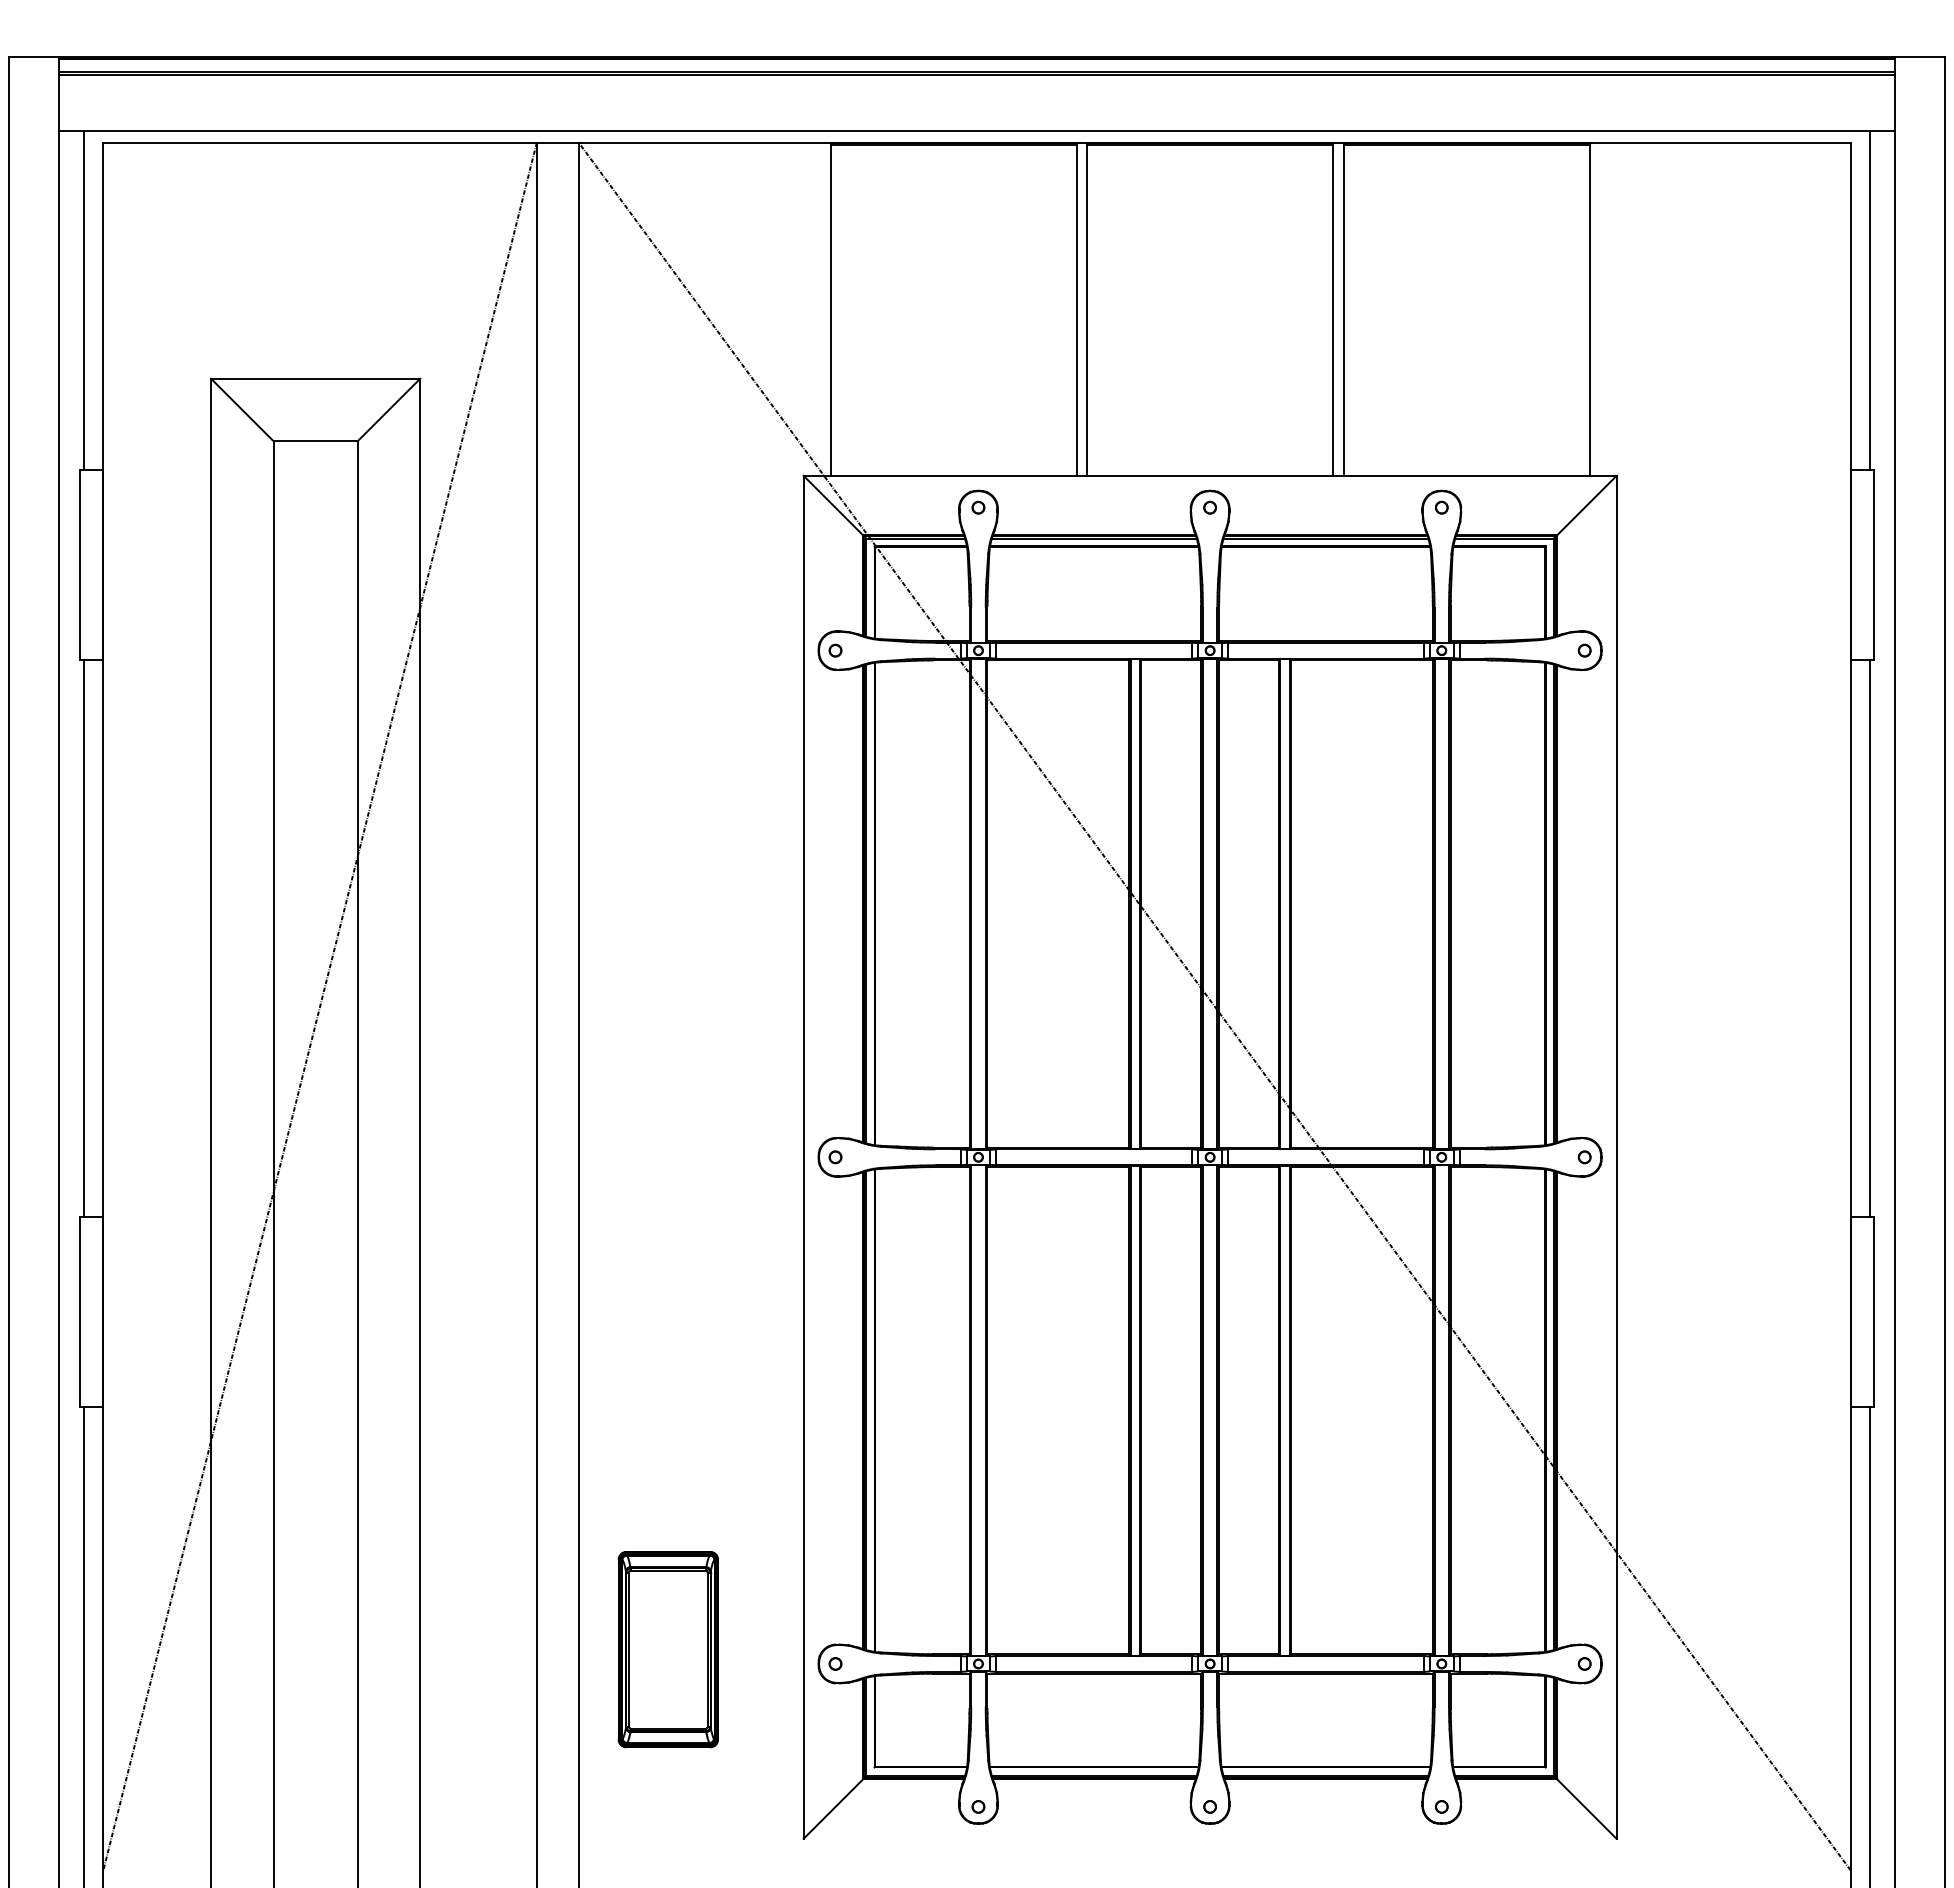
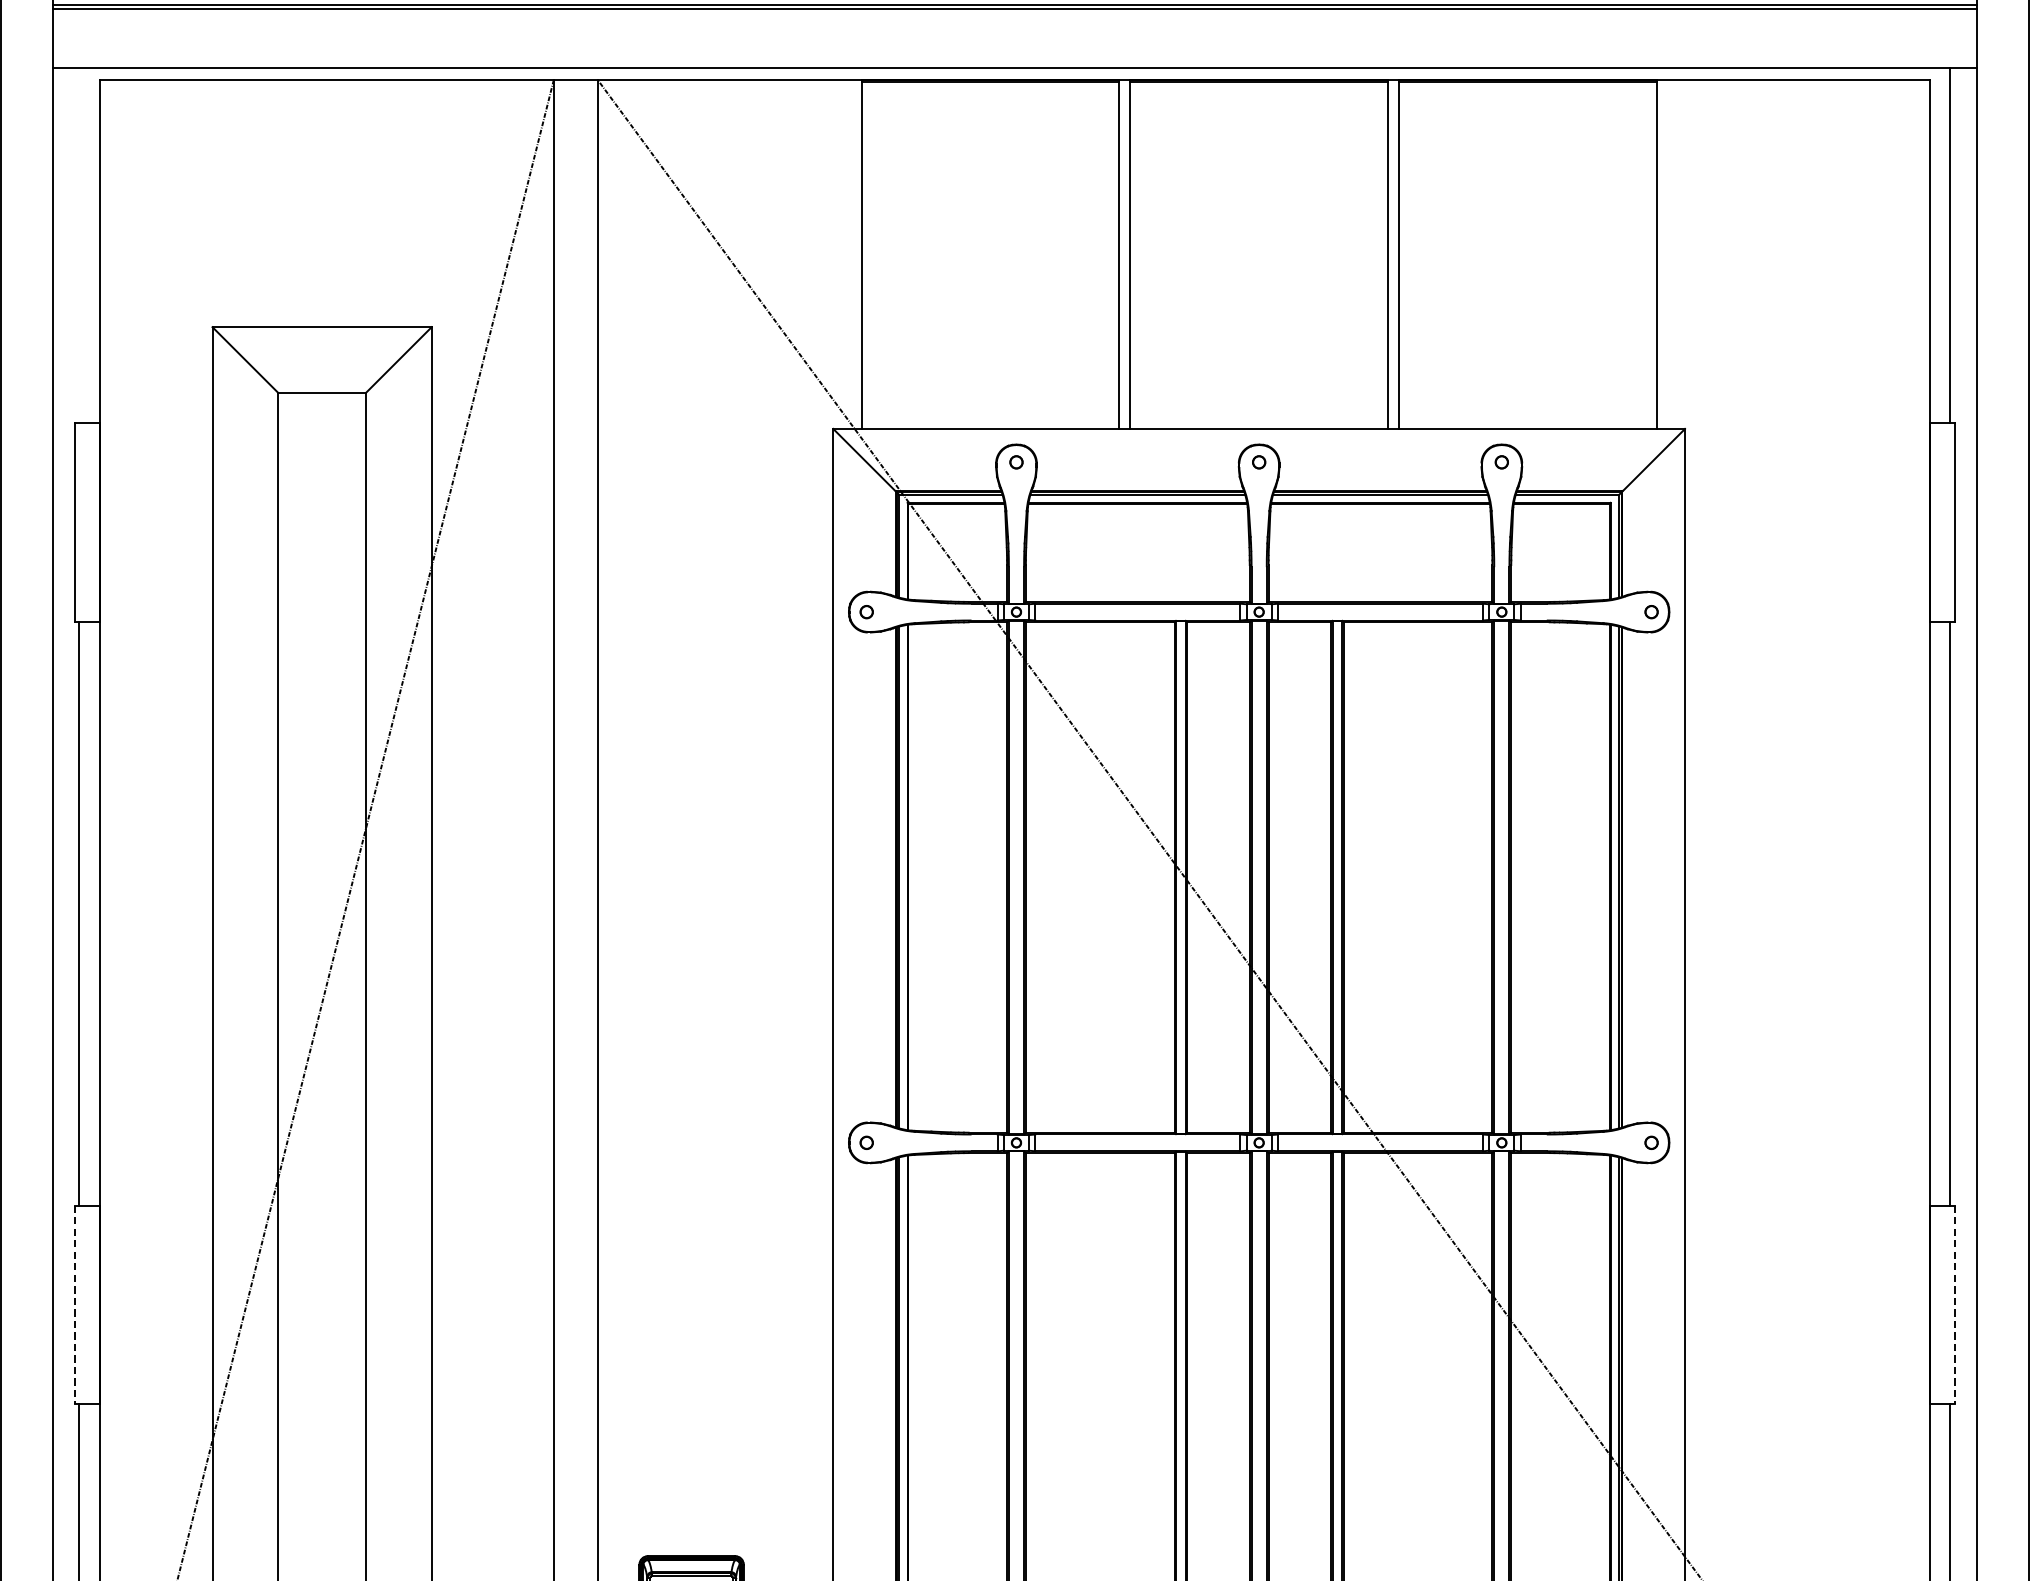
line: (84, 300) -> (79, 245), removed
line: (79, 1312) -> (74, 1305), solid -> dashed
line: (1874, 1312) -> (1955, 1305), solid -> dashed

